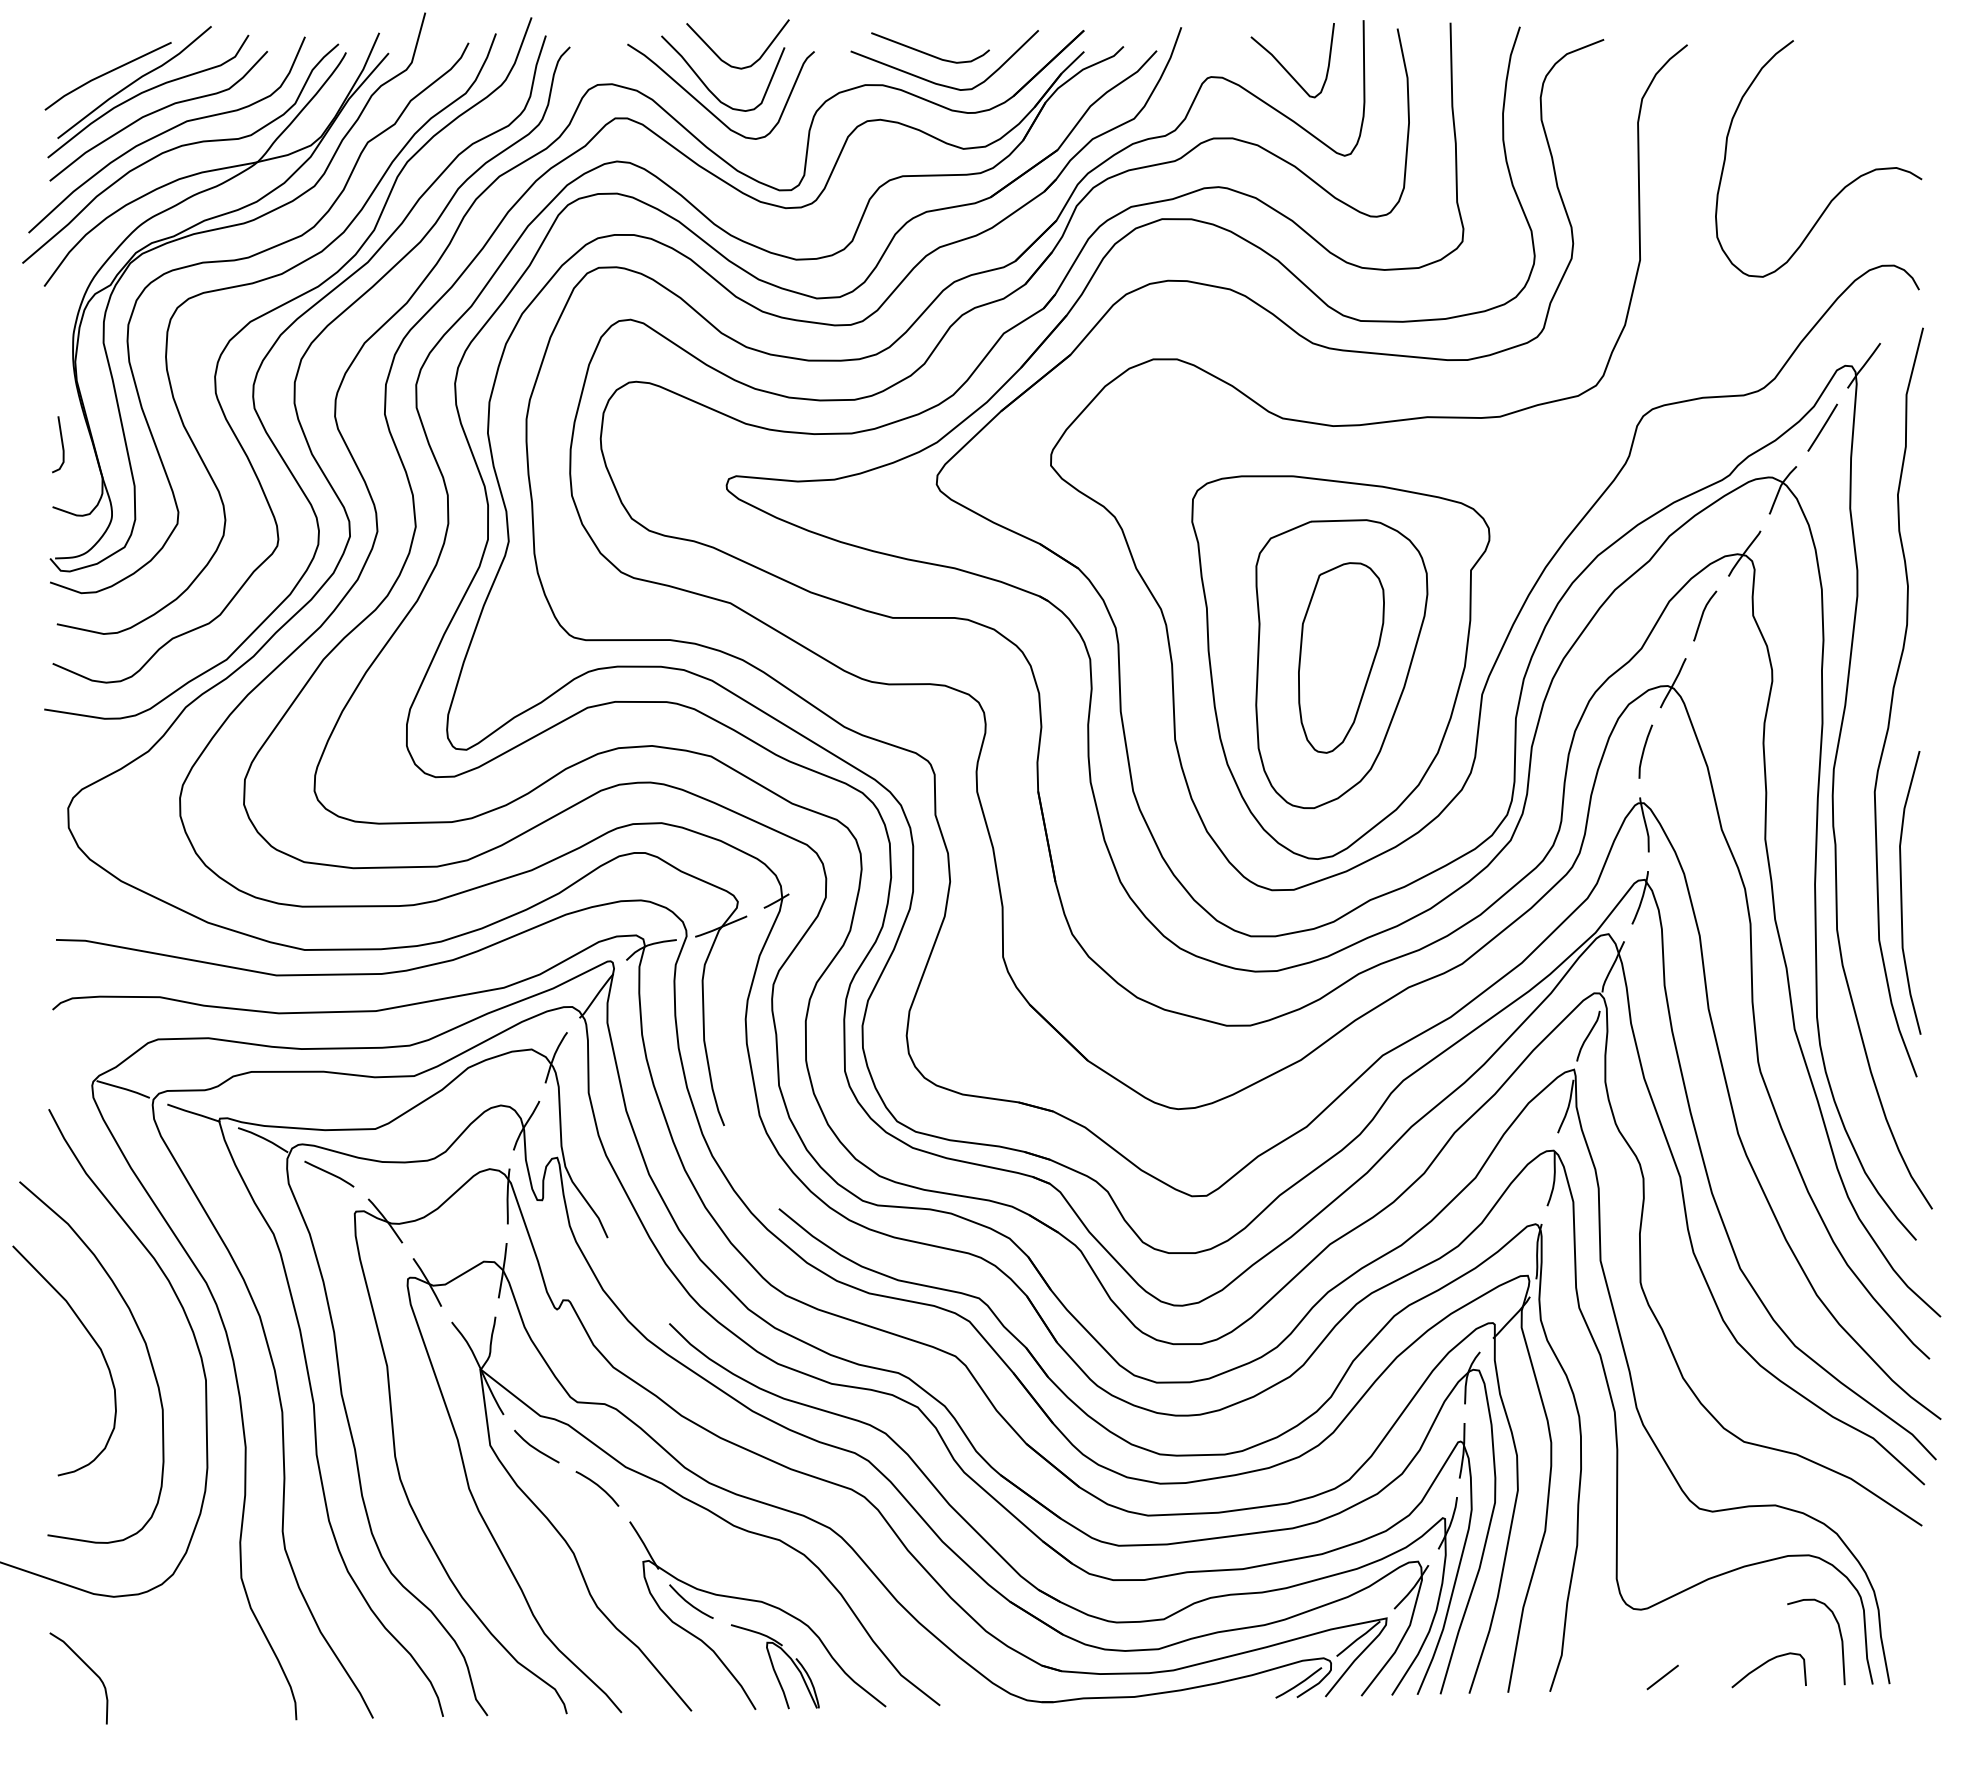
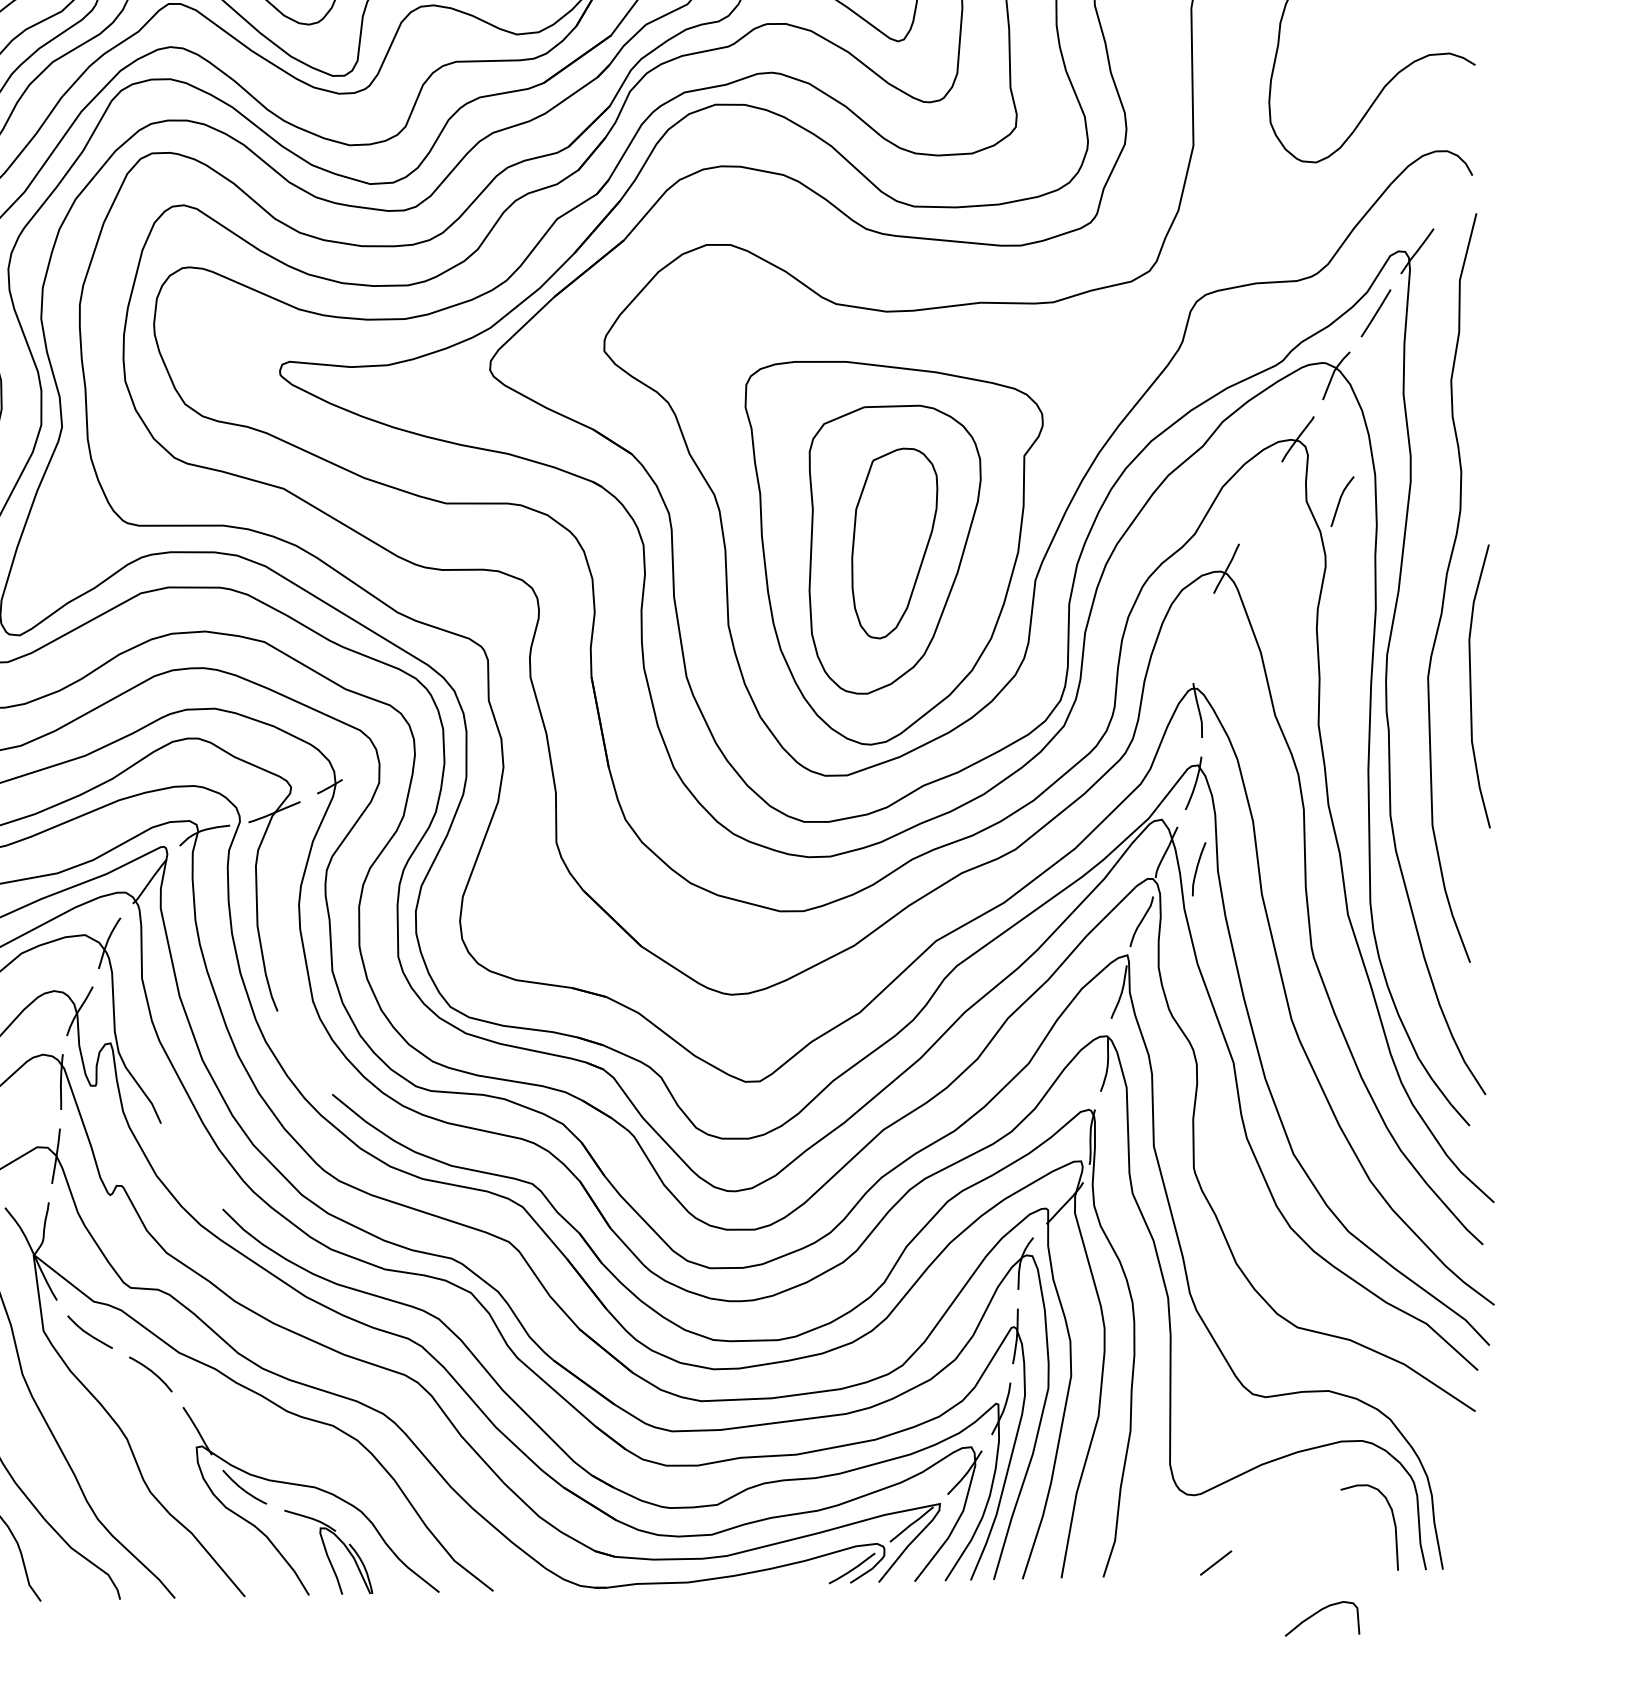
curve: (1703, 615) -> (1340, 501), moved
curve: (1644, 751) -> (1197, 869), moved
curve: (1902, 892) -> (1471, 686), moved
curve: (1763, 1665) -> (1316, 1614), moved

